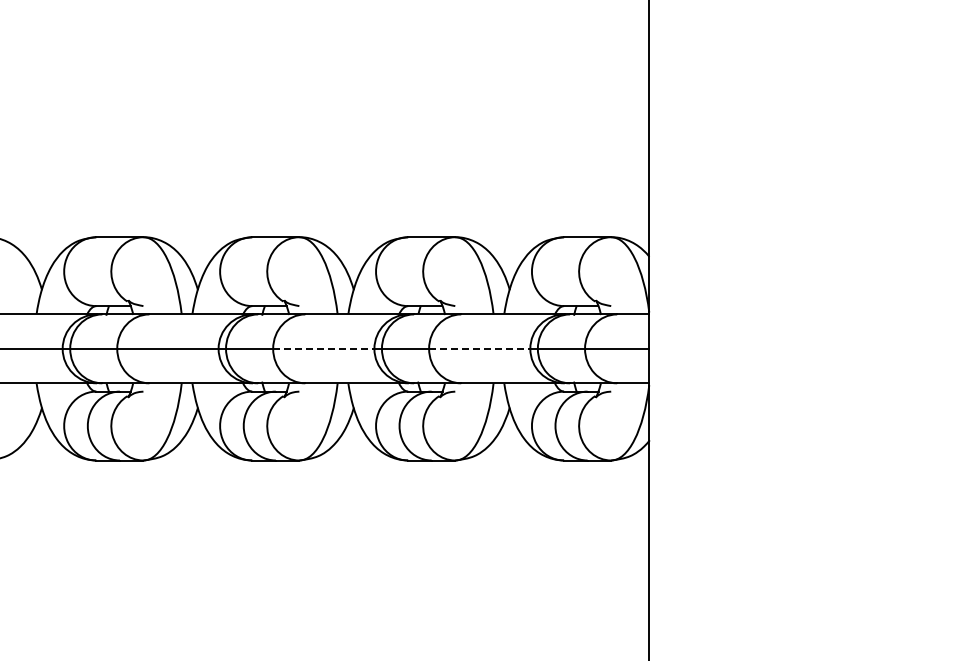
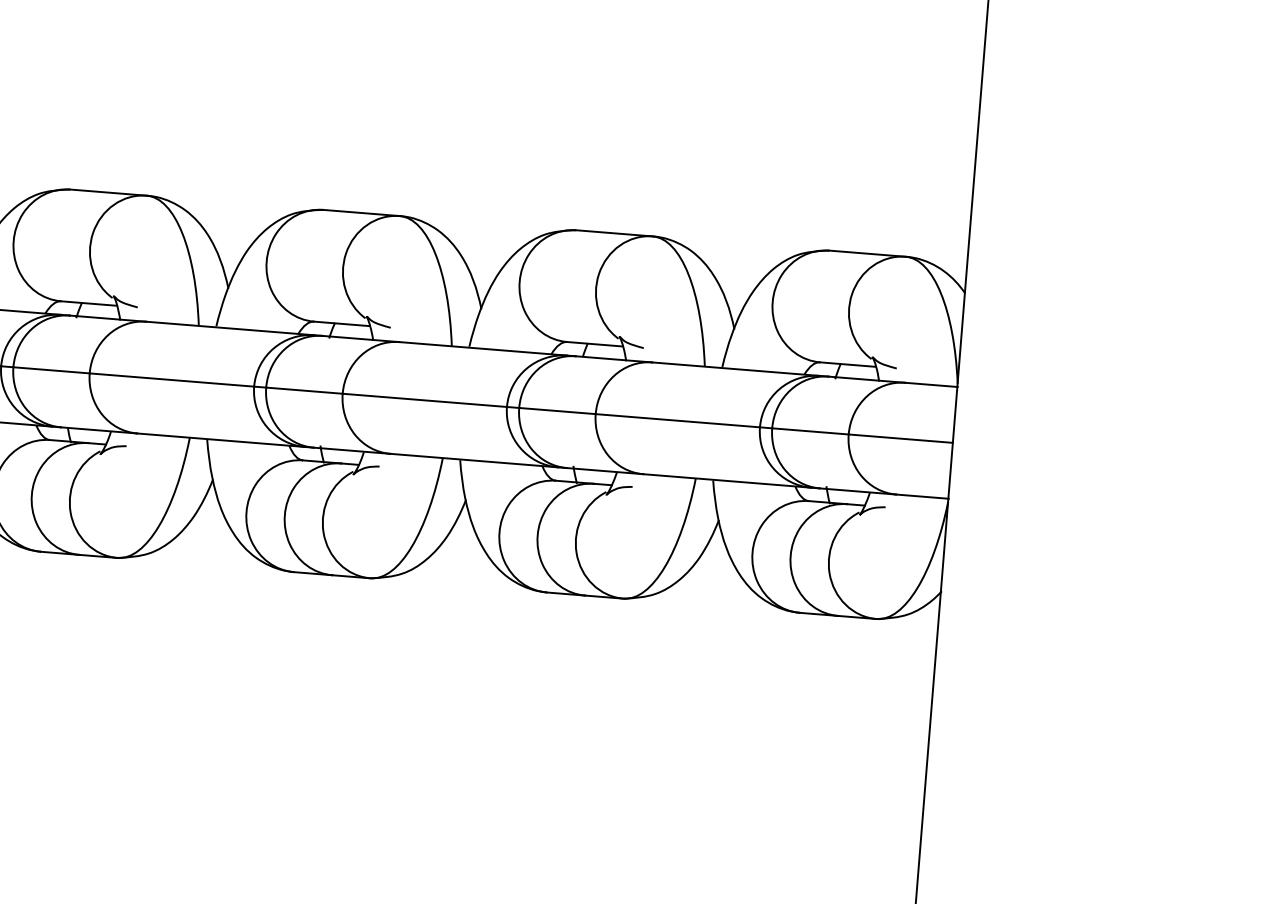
line: (323, 348) -> (424, 399), dashed -> solid
line: (479, 348) -> (677, 420), dashed -> solid

